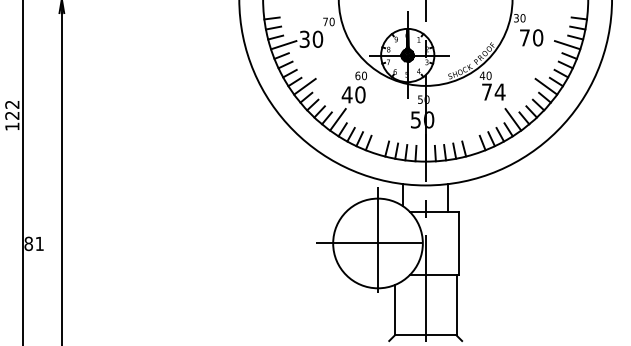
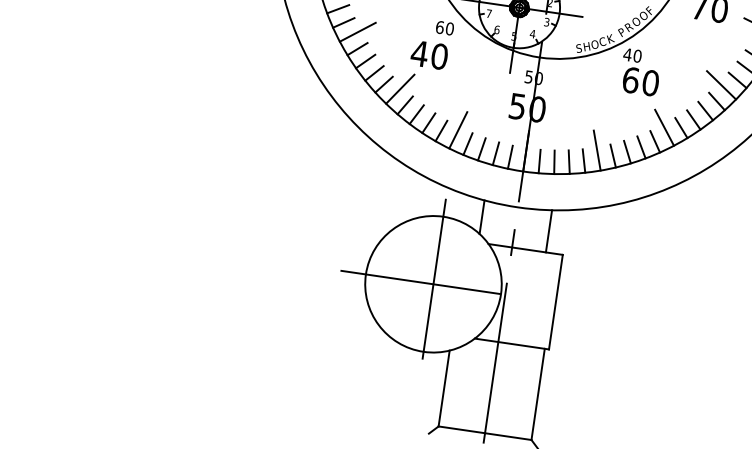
text: (493, 91) -> (640, 80), 74 -> 60
line: (379, 140) -> (458, 129), added
line: (471, 140) -> (596, 149), added

